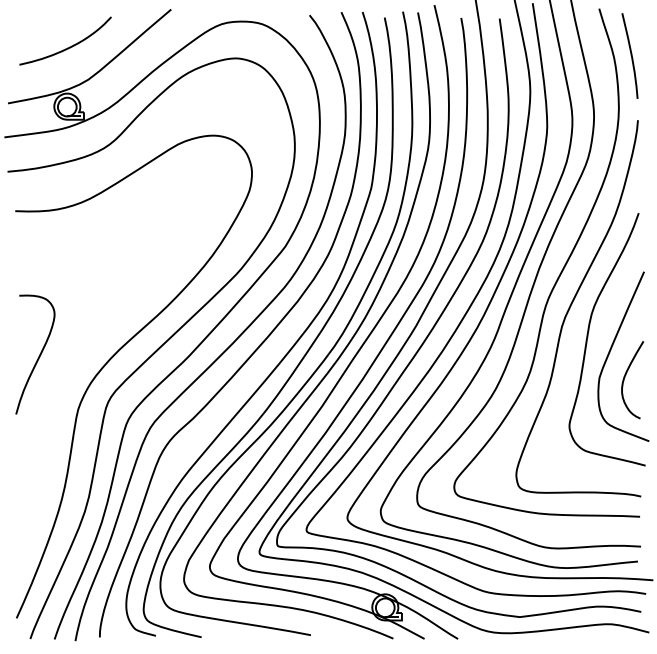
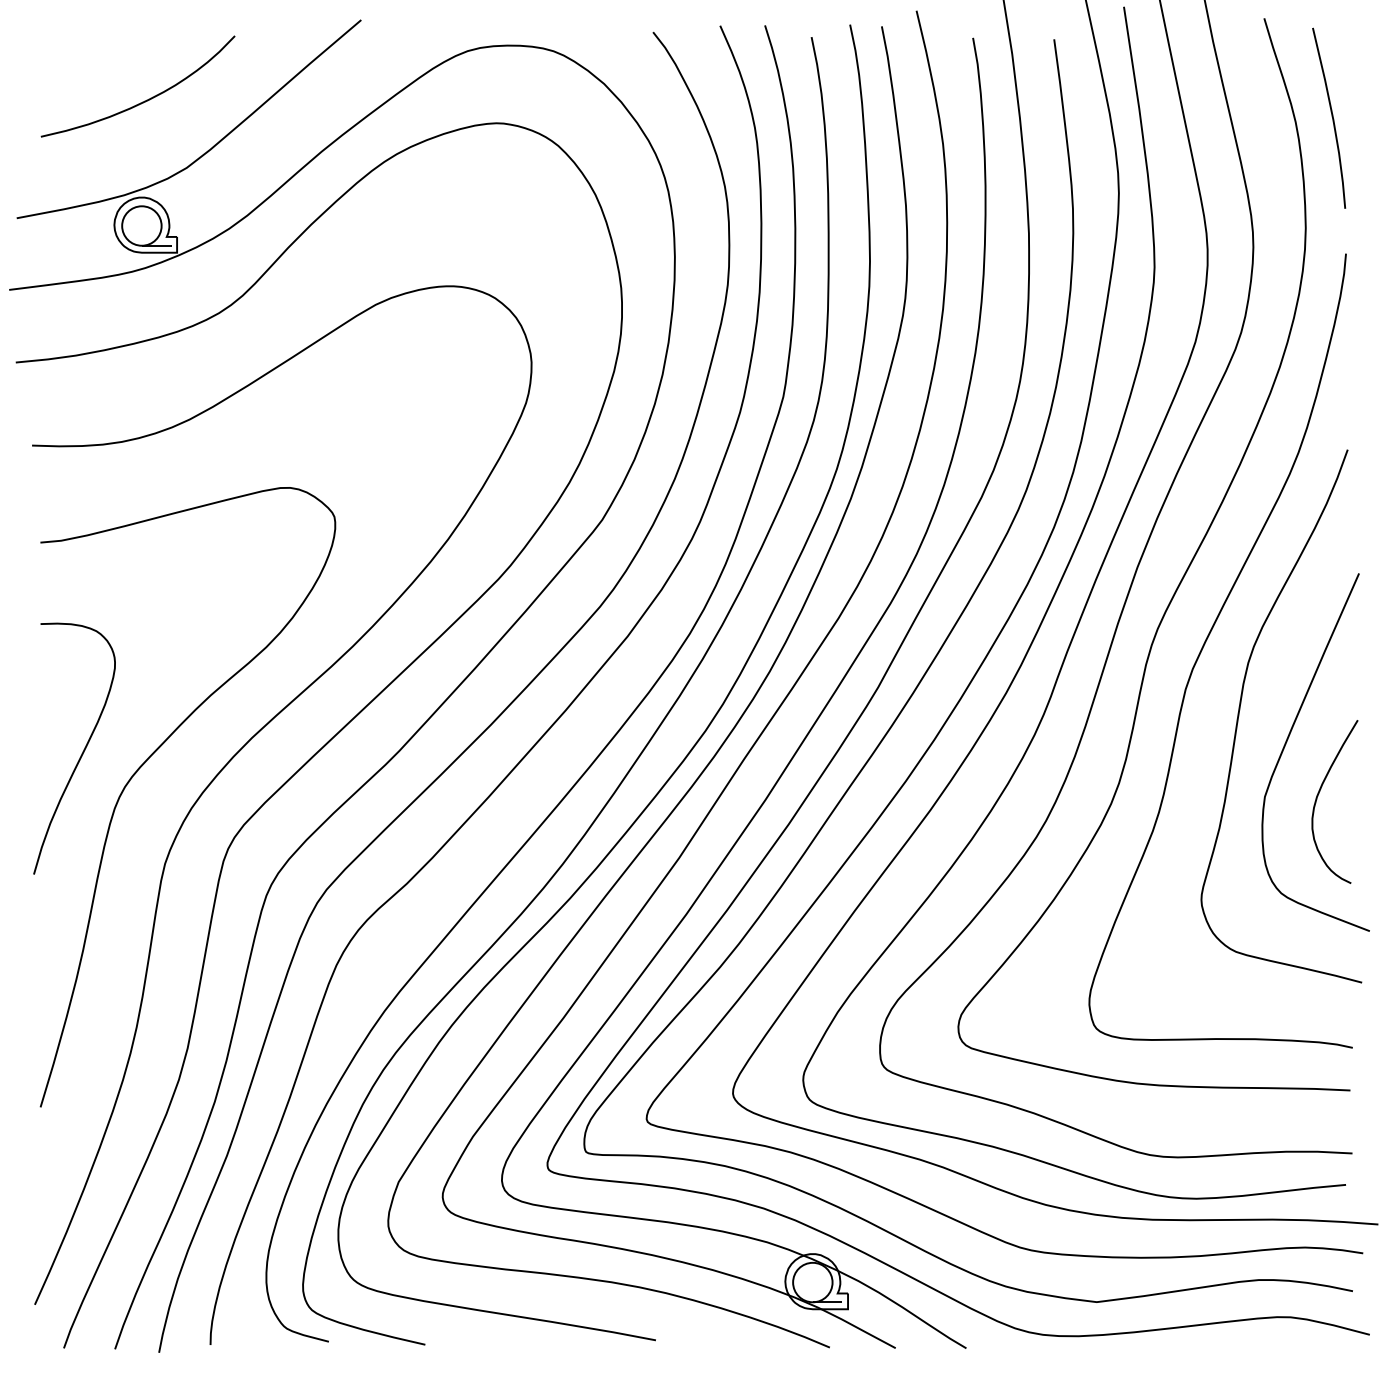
curve: (71, 359) -> (150, 758), added

